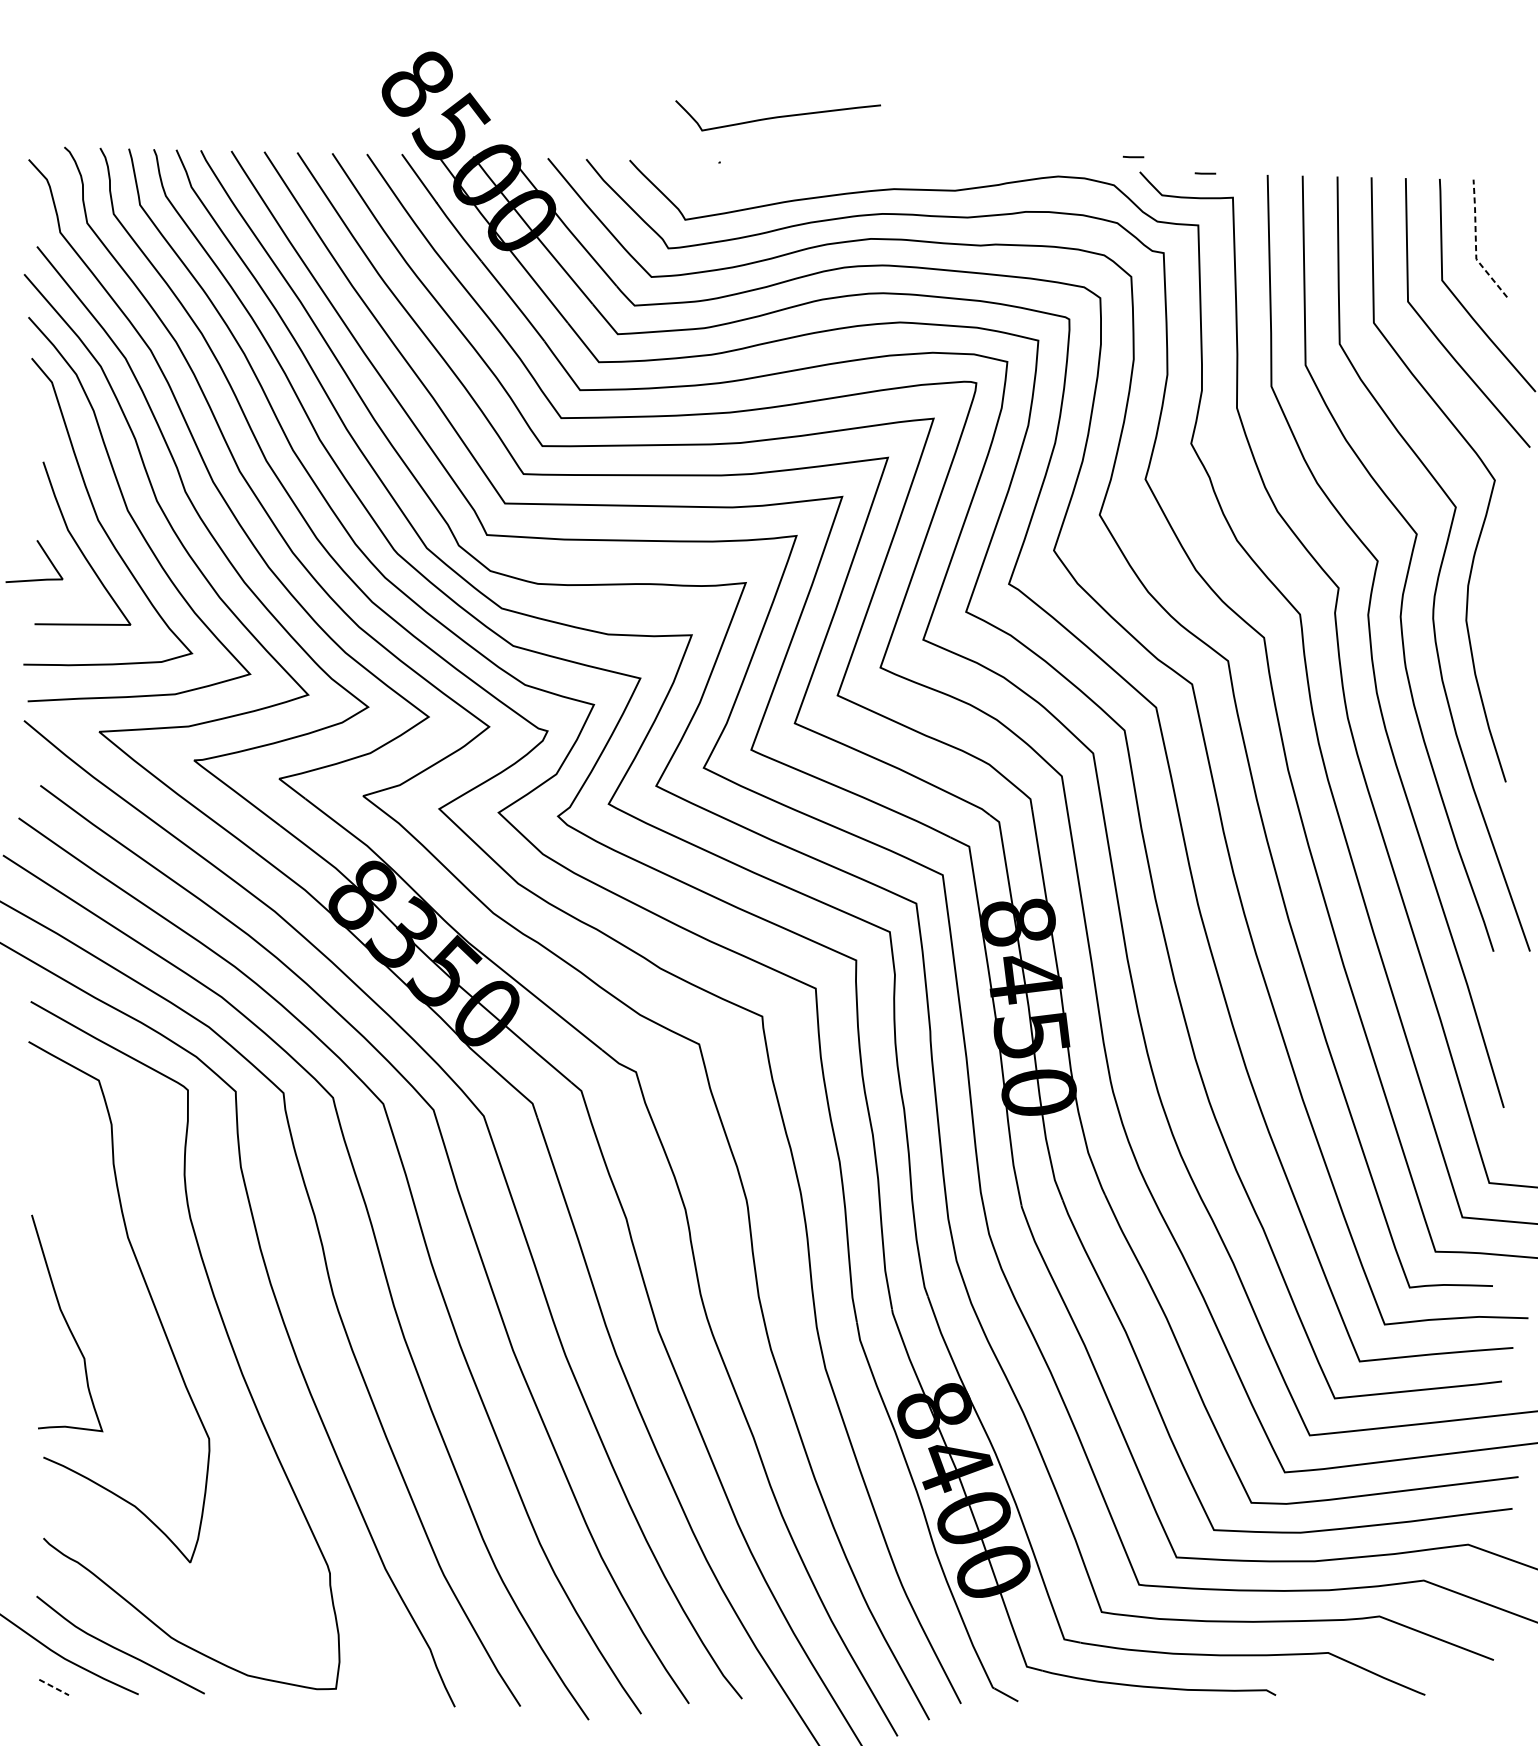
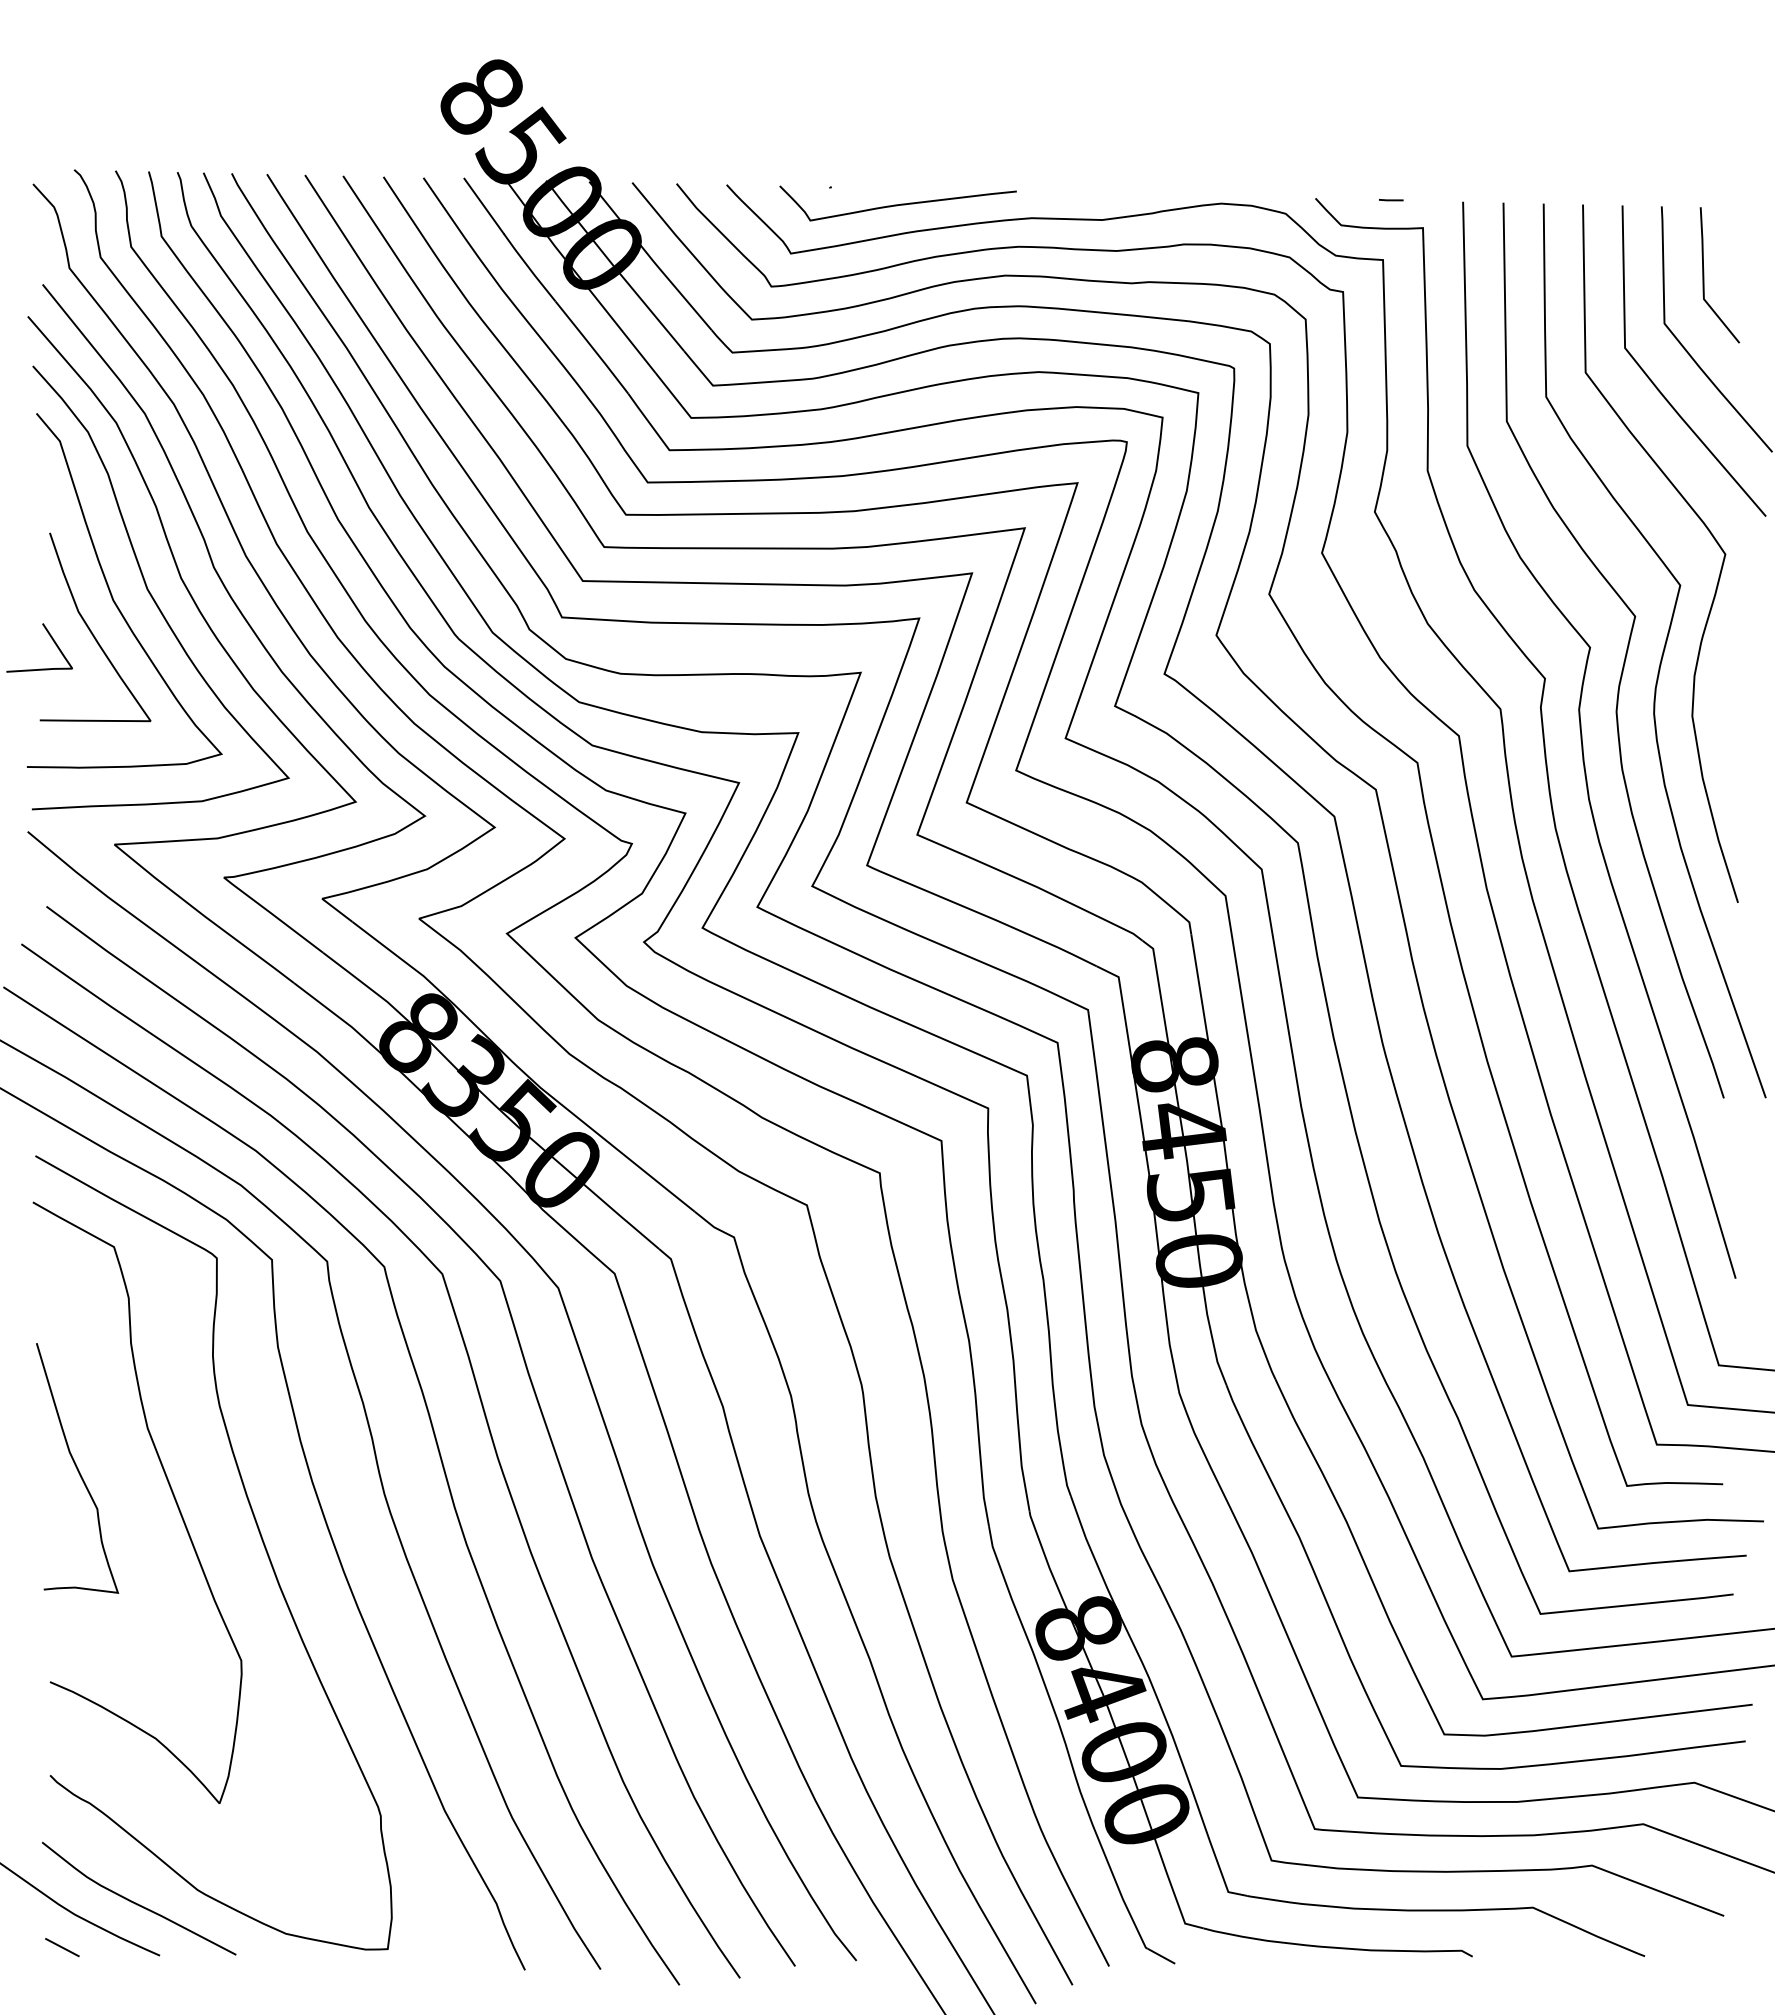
curve: (777, 116) -> (897, 204), moved
line: (1133, 157) -> (1308, 181), removed
line: (1475, 243) -> (1703, 281), dashed -> solid
curve: (67, 1323) -> (77, 1468), moved
line: (54, 1687) -> (62, 1947), dashed -> solid

